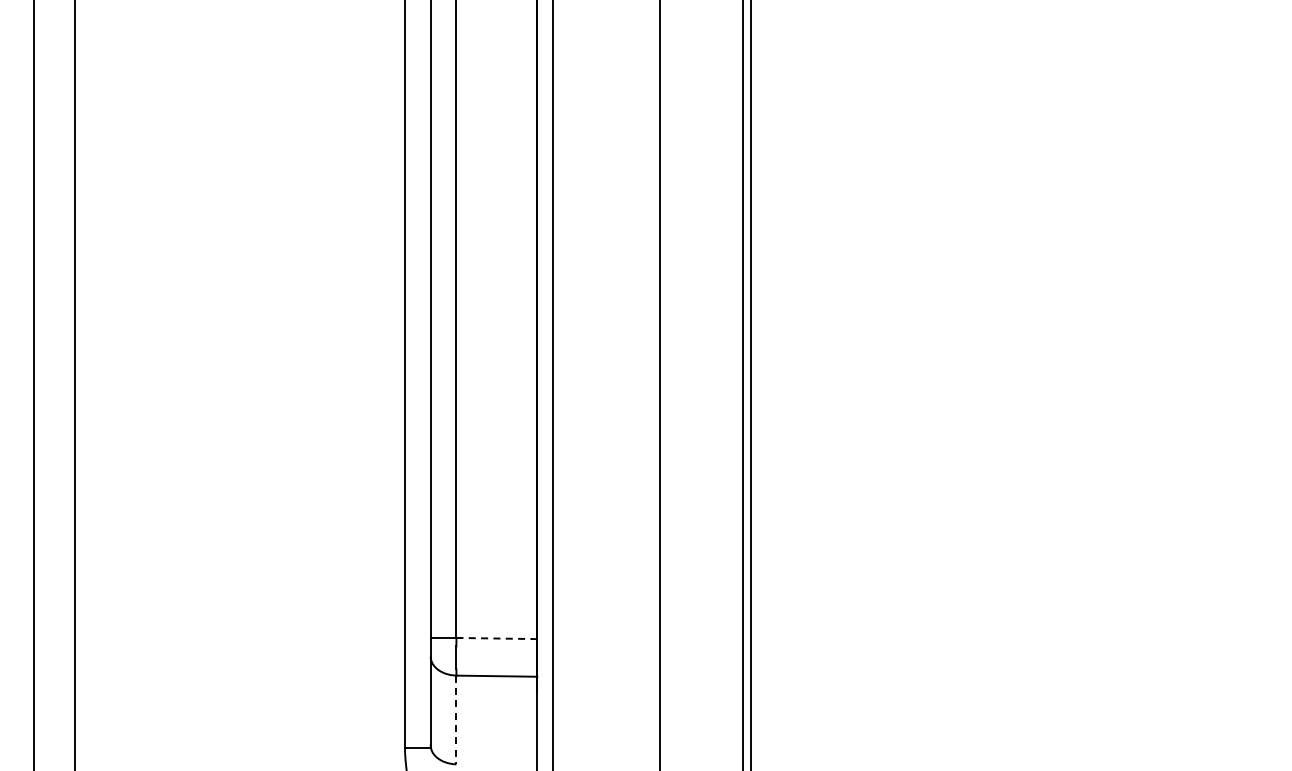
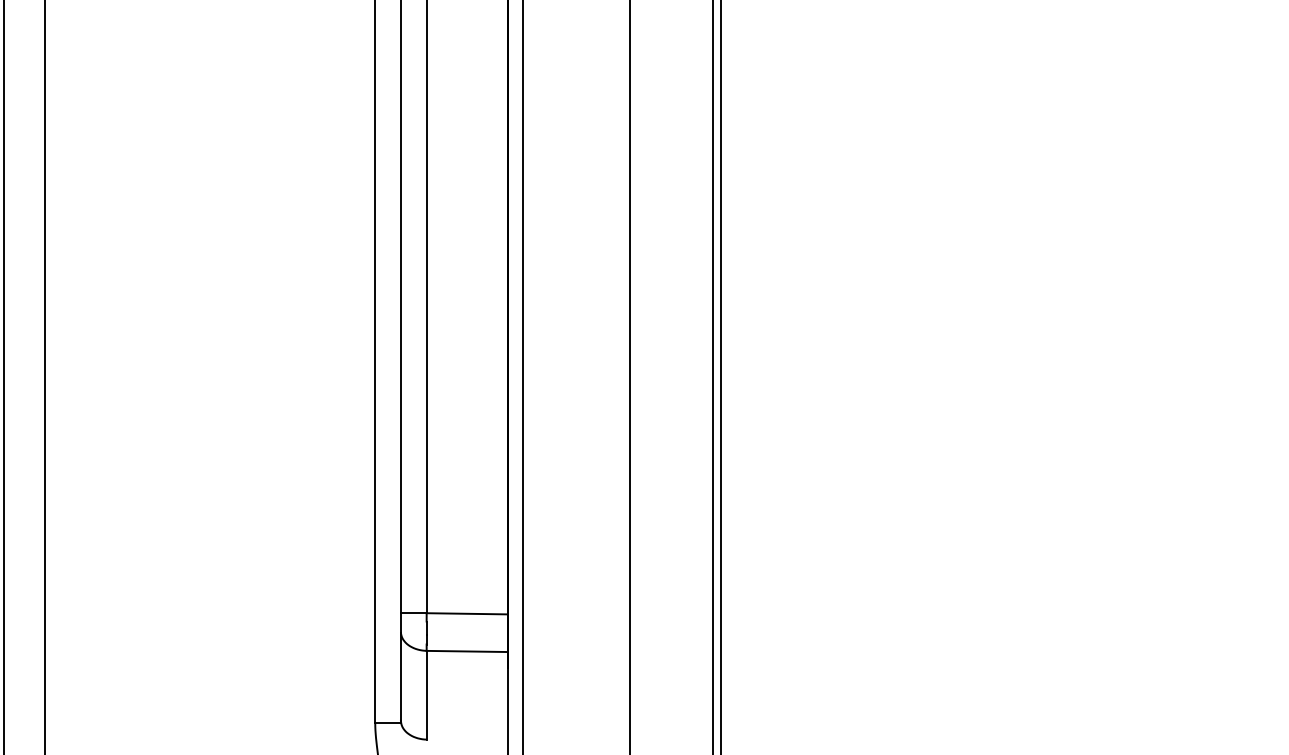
line: (497, 638) -> (467, 613), dashed -> solid
line: (456, 720) -> (426, 695), dashed -> solid

